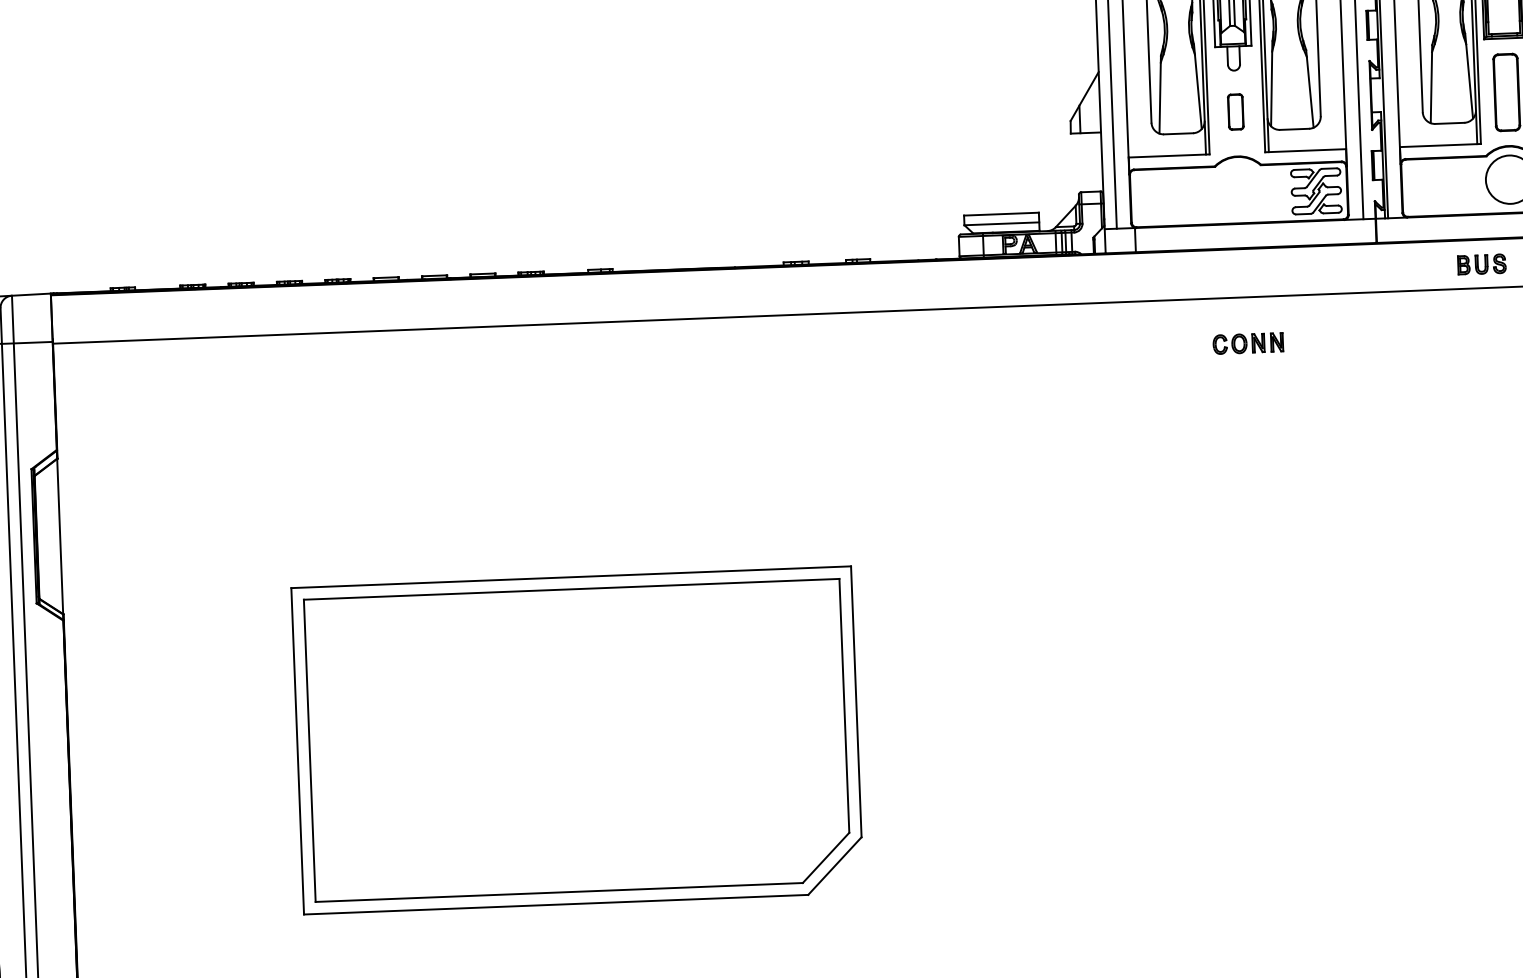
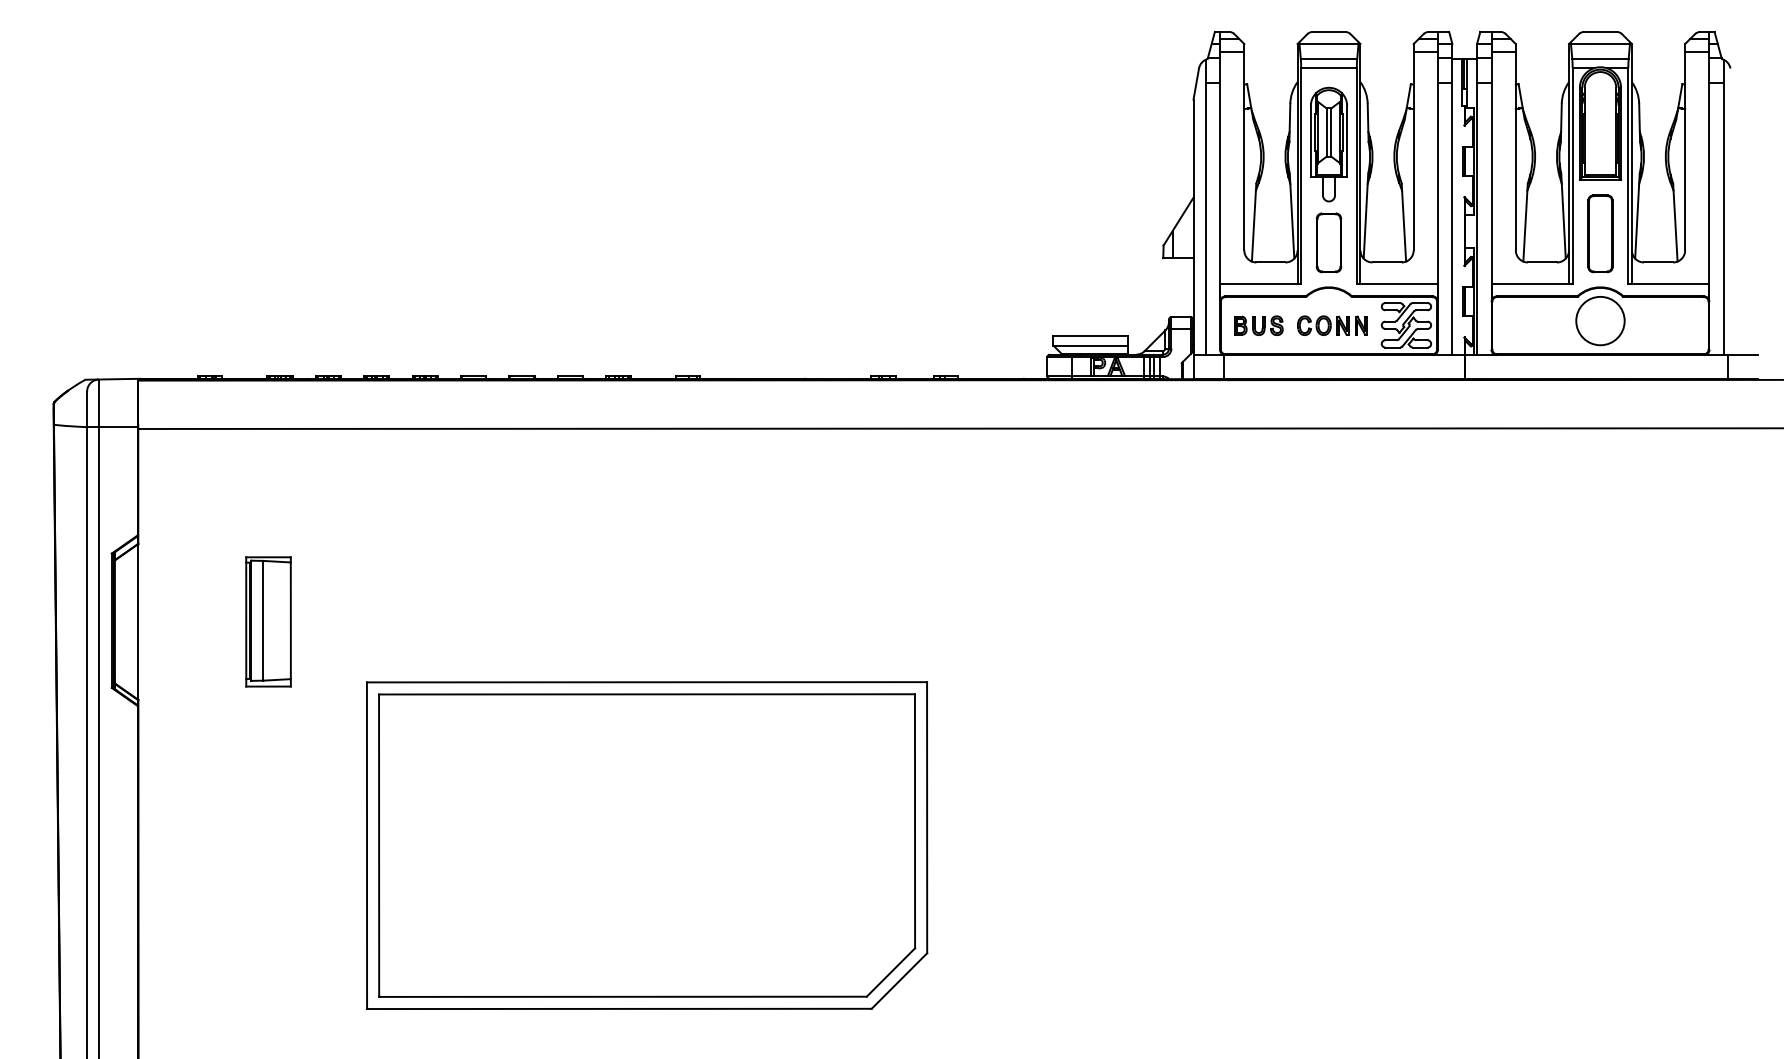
part: (1235, 111) -> (1328, 242), size x1.67
part: (1481, 264) -> (1258, 325), moved
part: (1248, 343) -> (1332, 325), moved
part: (190, 531) -> (268, 621), added

